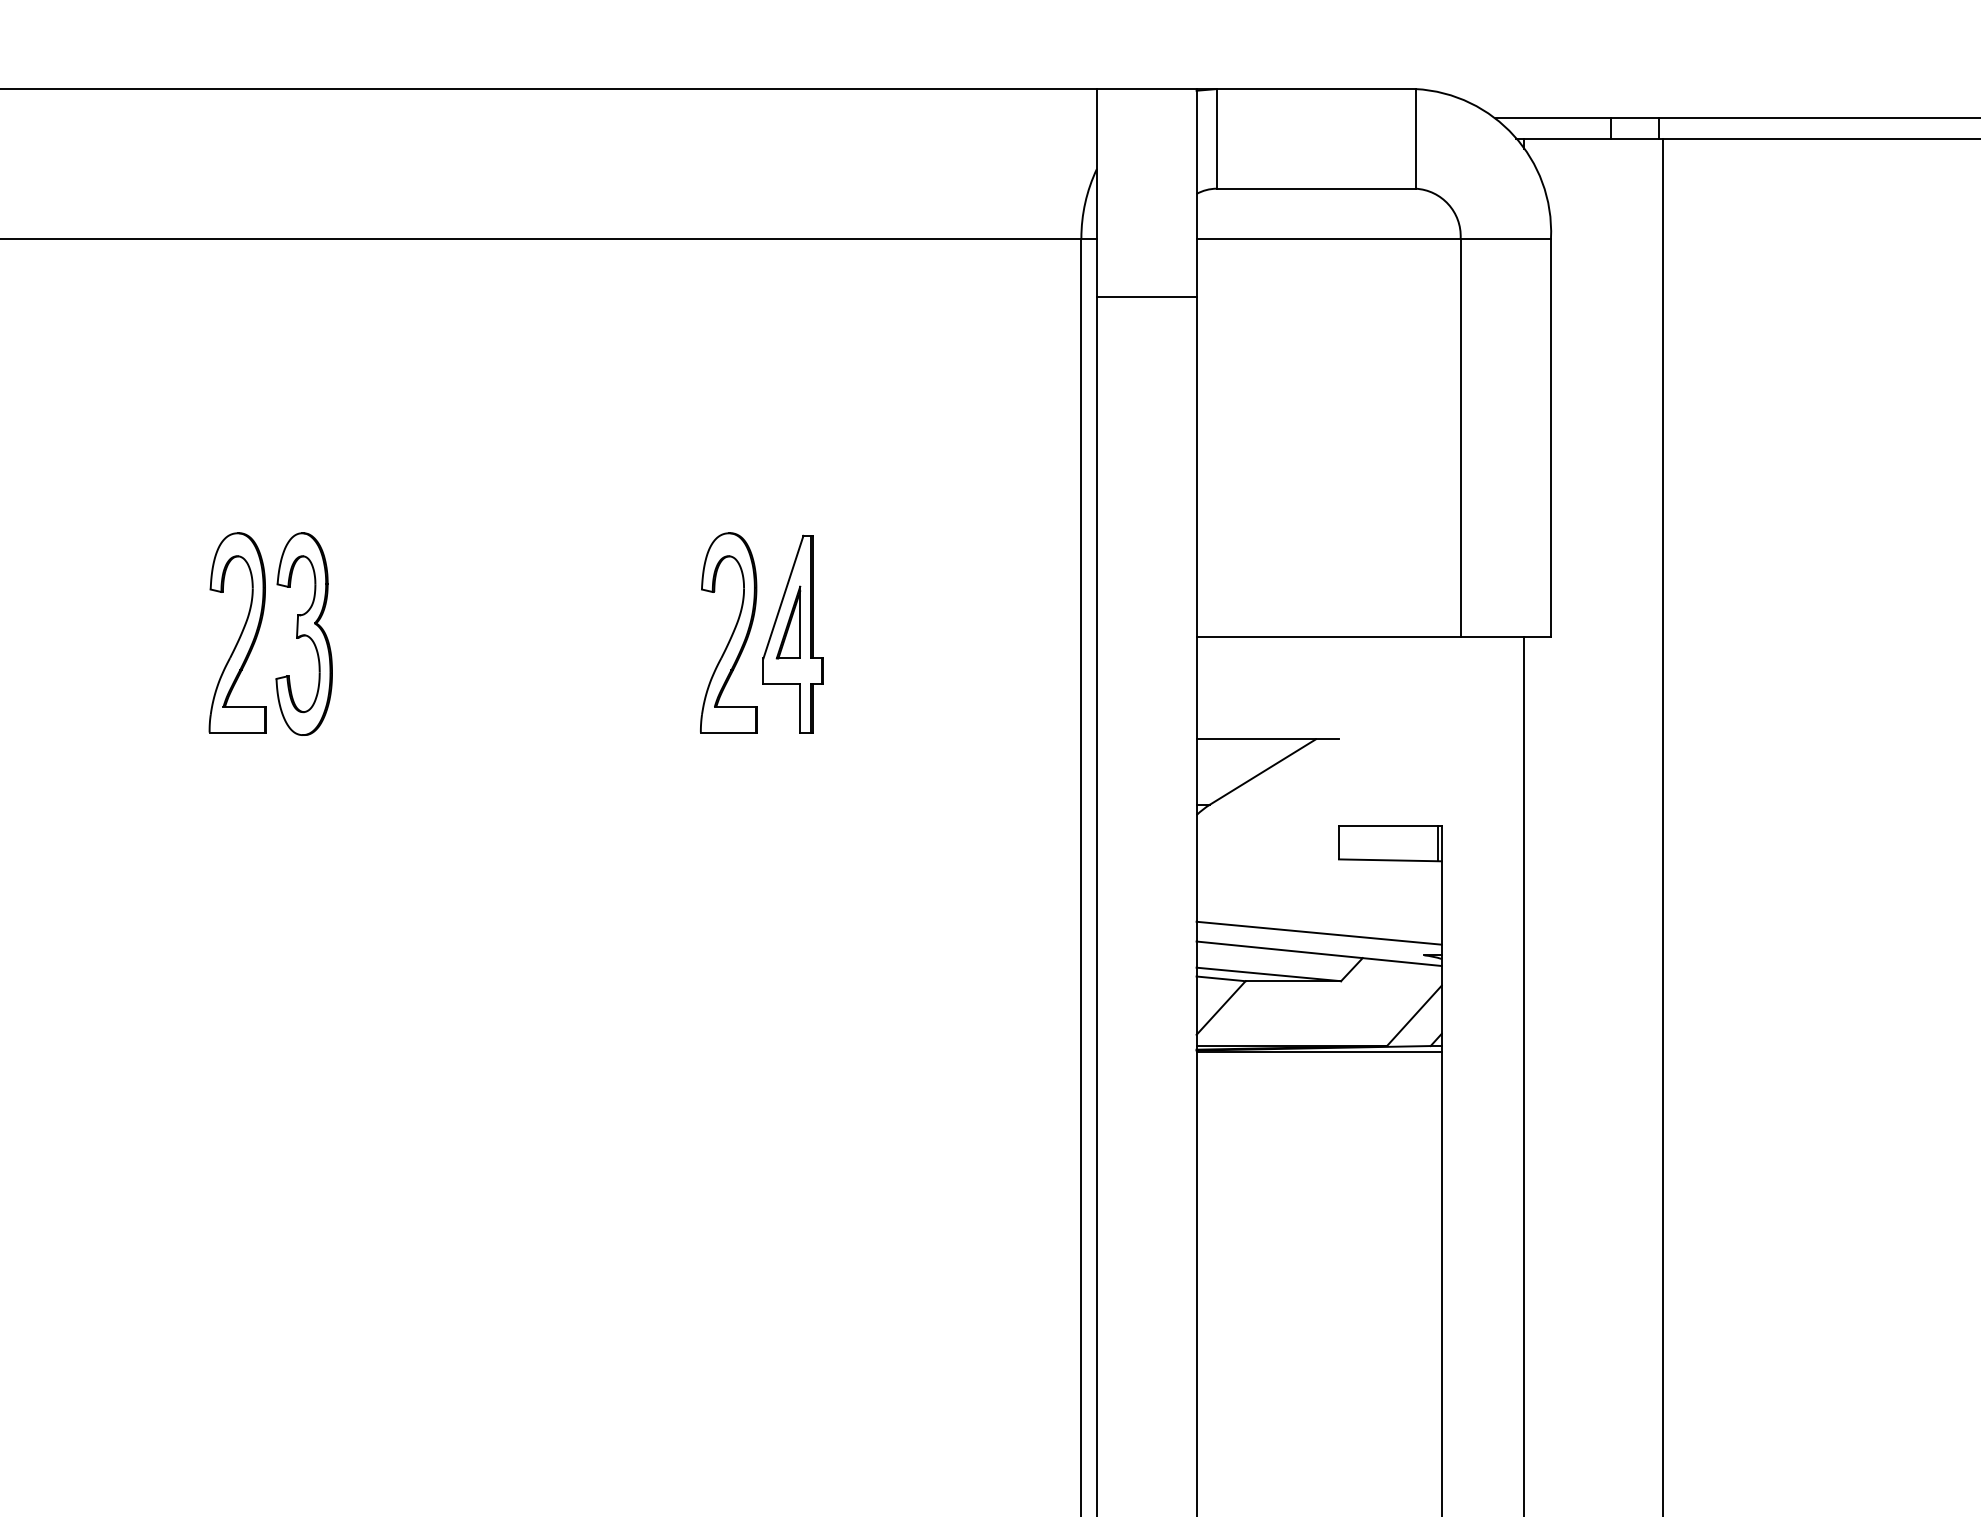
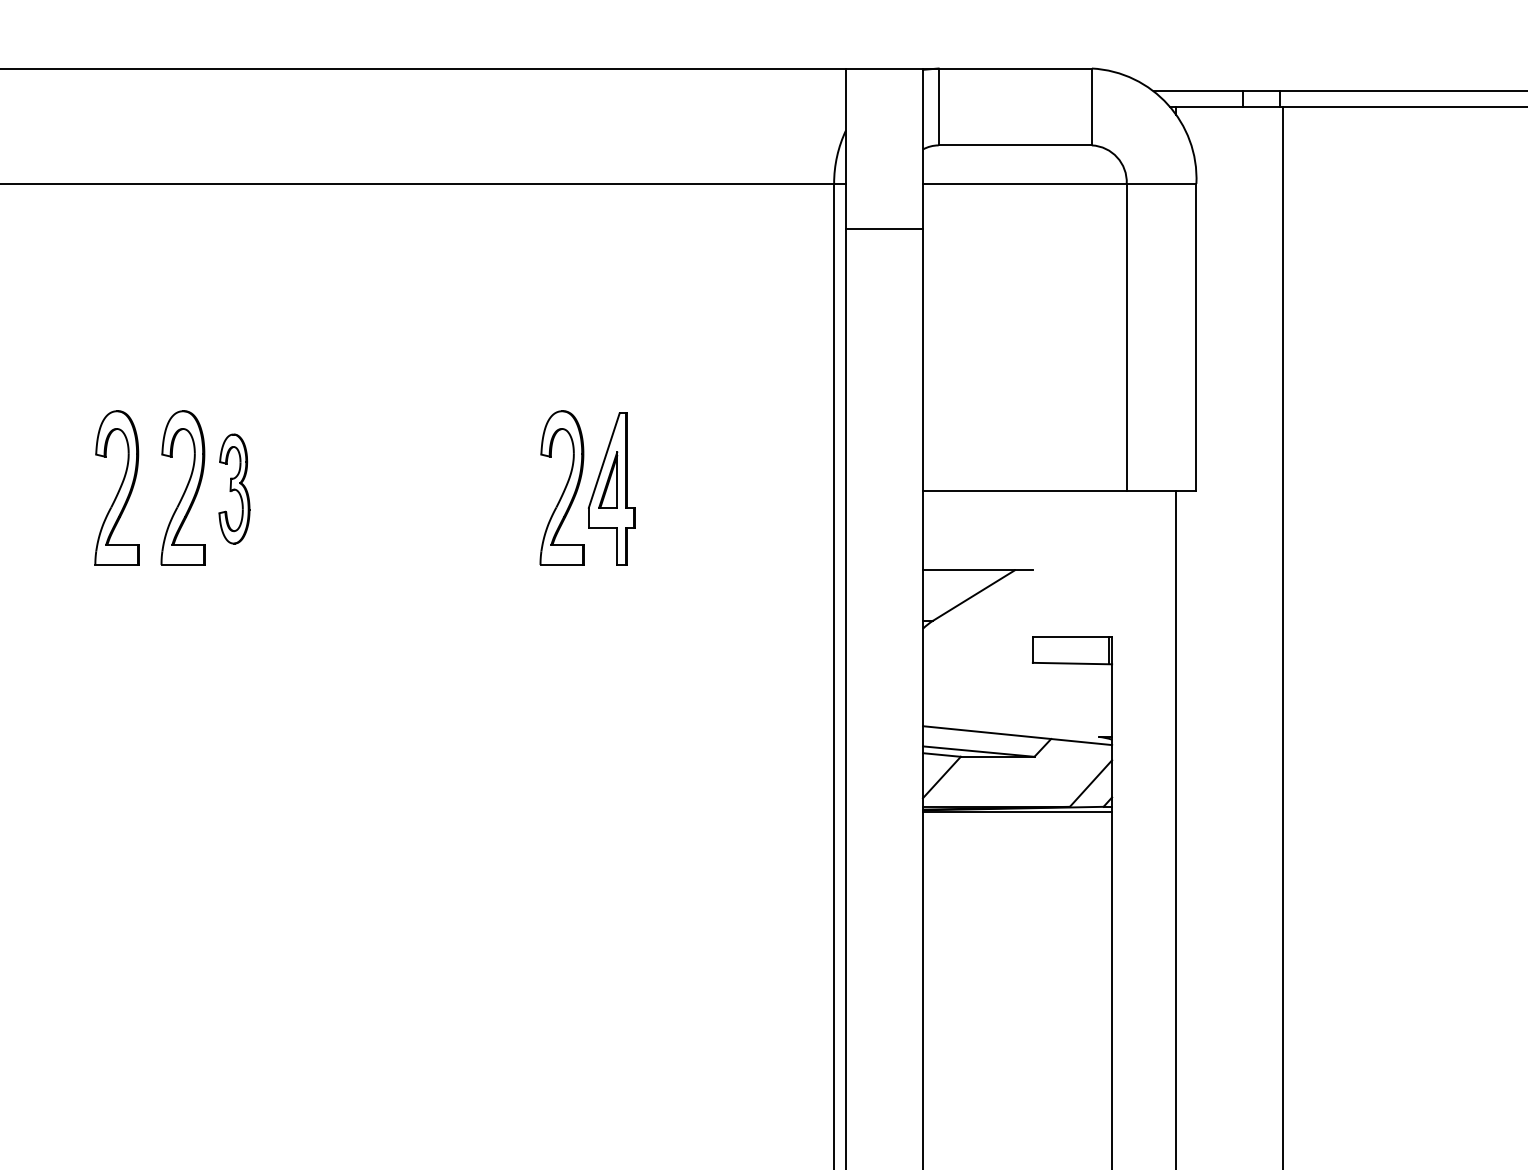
part: (151, 632) -> (116, 487), added
part: (303, 633) -> (233, 488), size x0.7
line: (1318, 932) -> (1017, 719), removed

